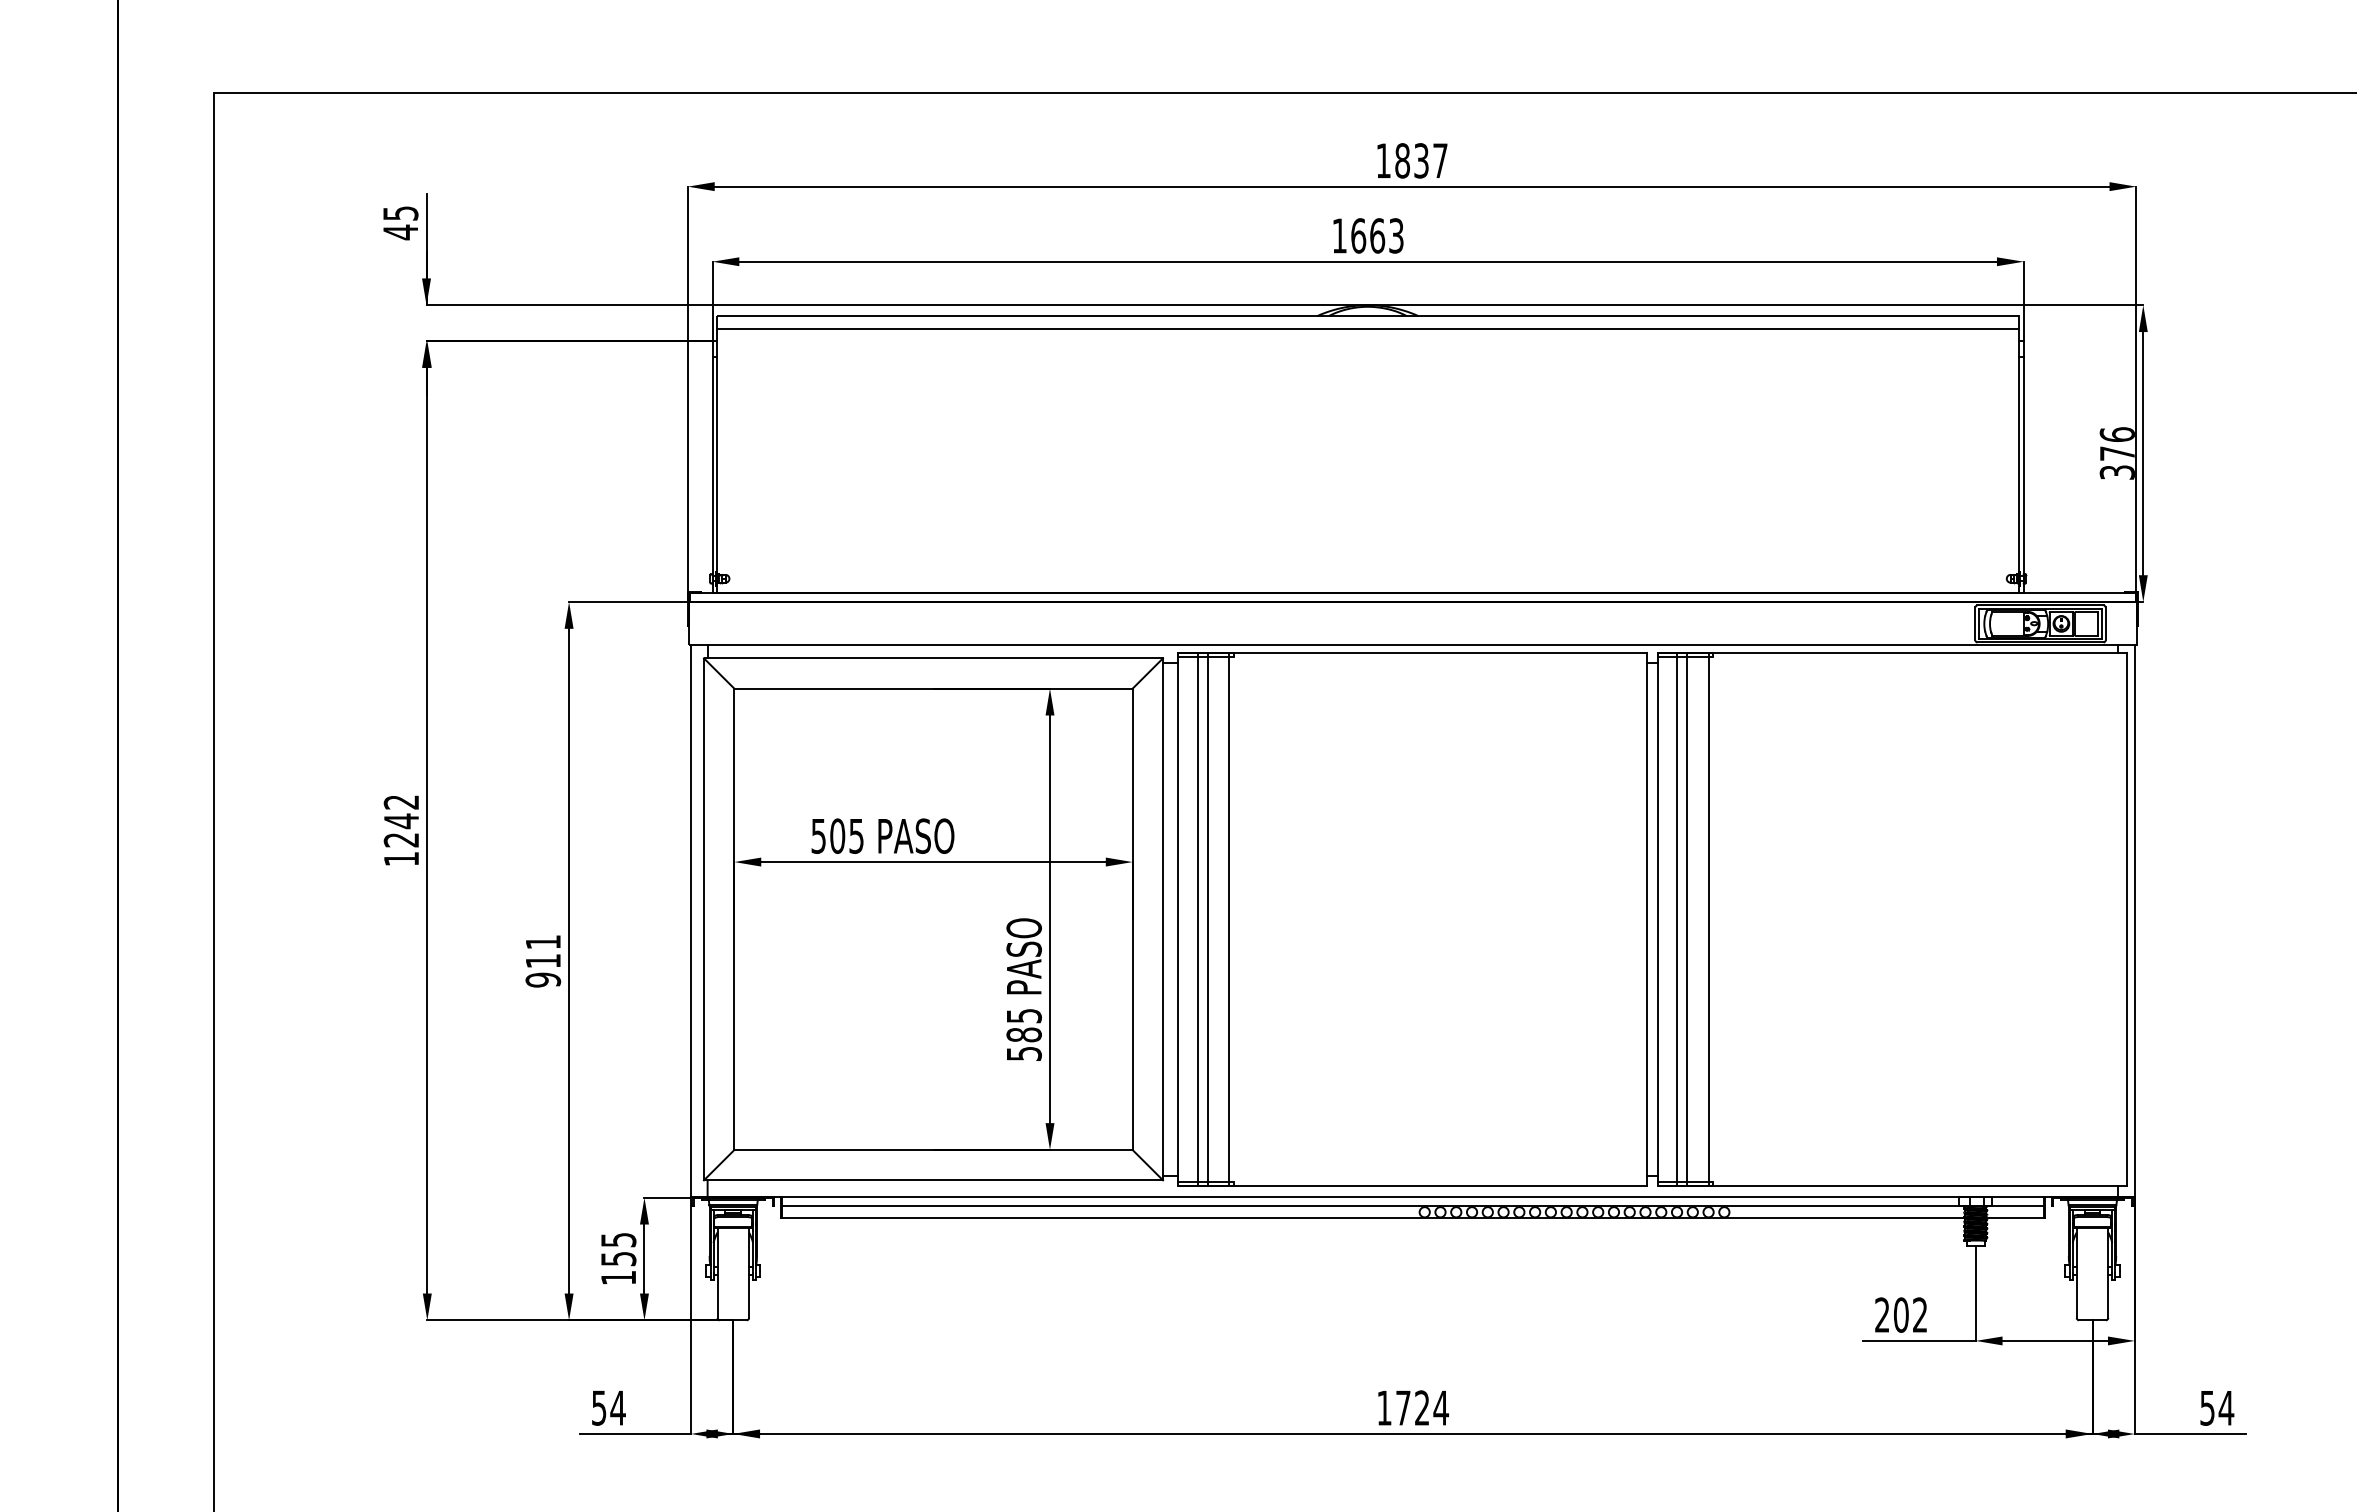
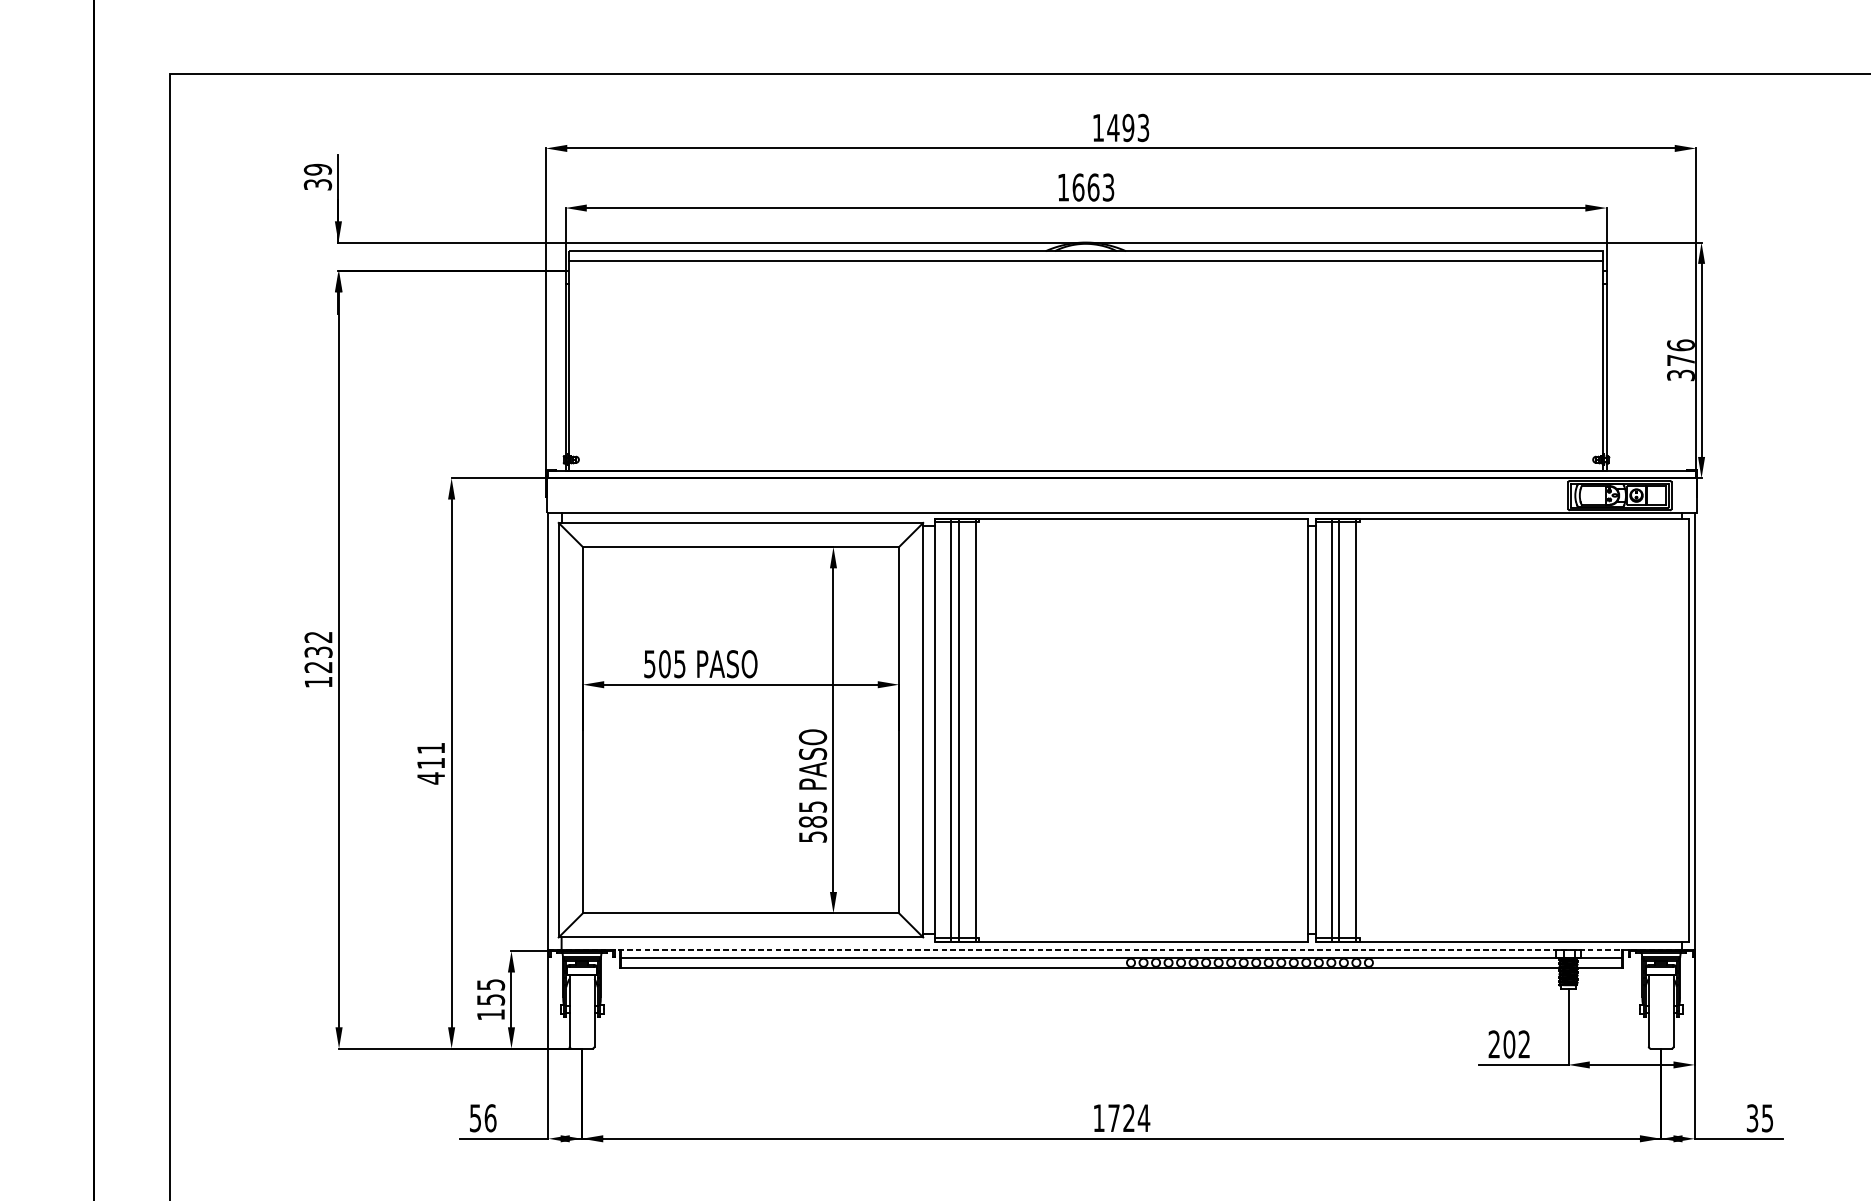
text: (1420, 160) -> (1127, 127), 1837 -> 1493
text: (400, 223) -> (317, 177), 45 -> 39
text: (401, 821) -> (318, 652), 1242 -> 1232
text: (543, 980) -> (431, 778), 911 -> 411
line: (1412, 1196) -> (1121, 950), solid -> dashed
text: (617, 1407) -> (490, 1117), 54 -> 56
text: (2217, 1407) -> (1760, 1117), 54 -> 35

